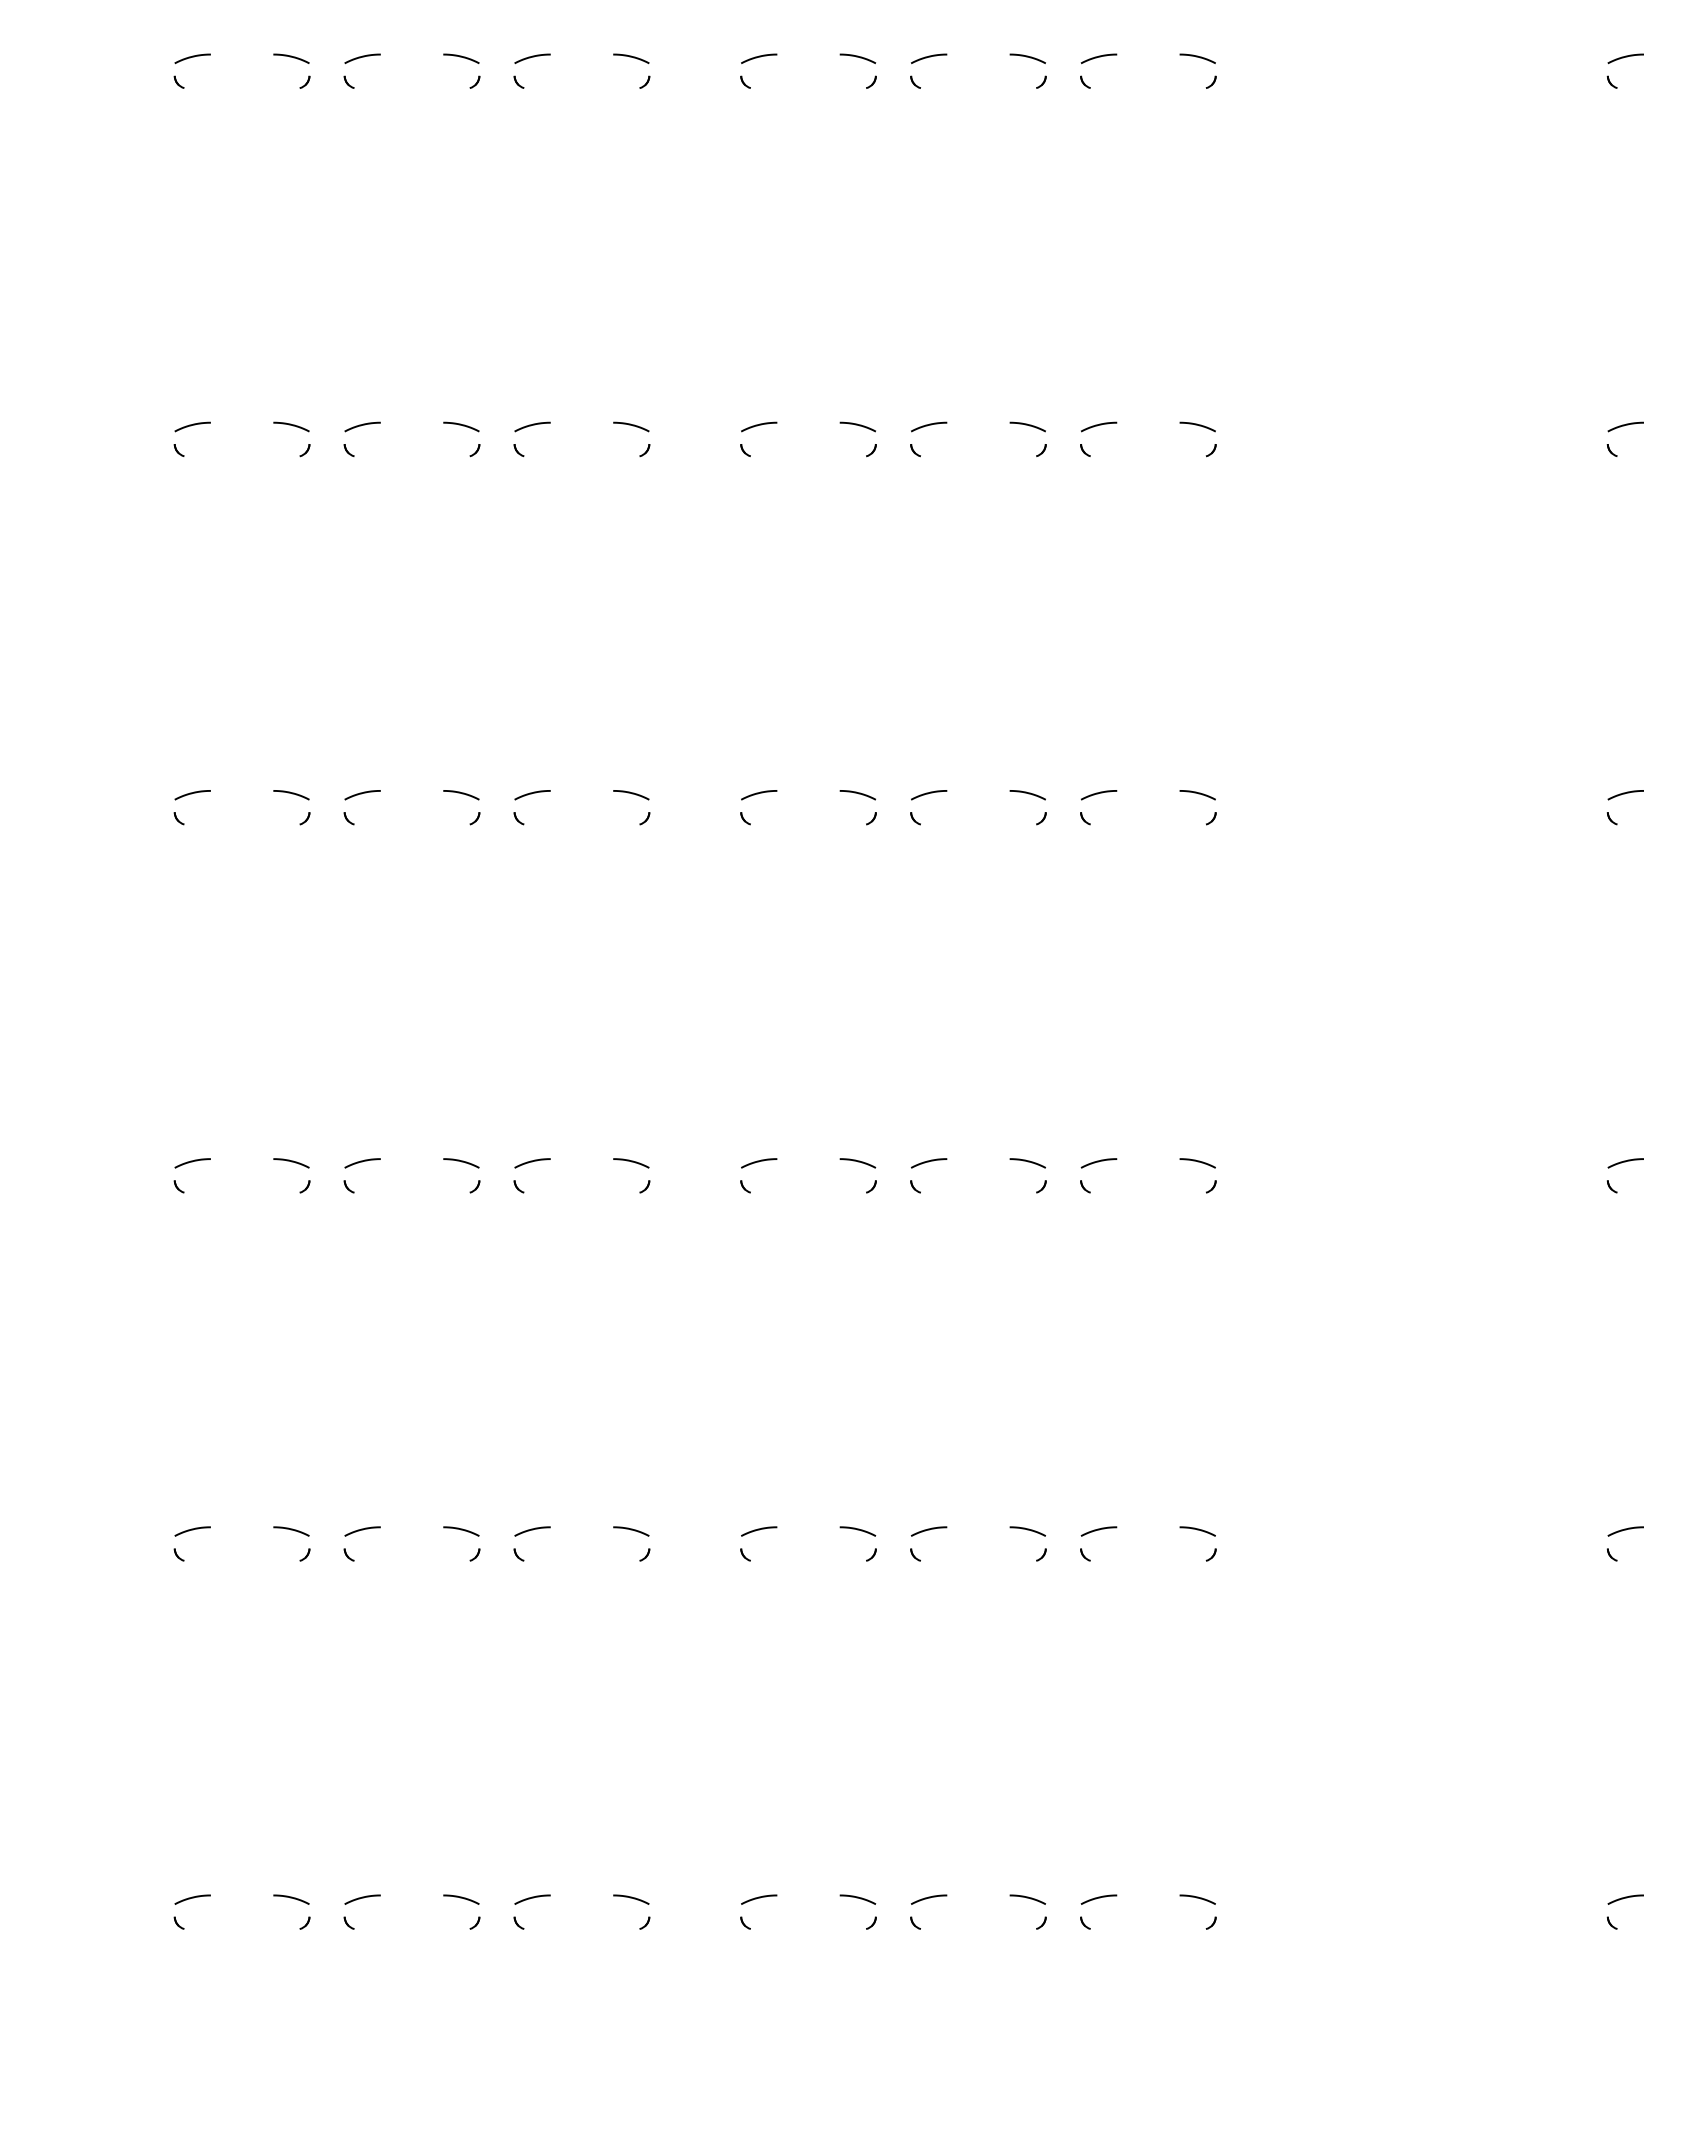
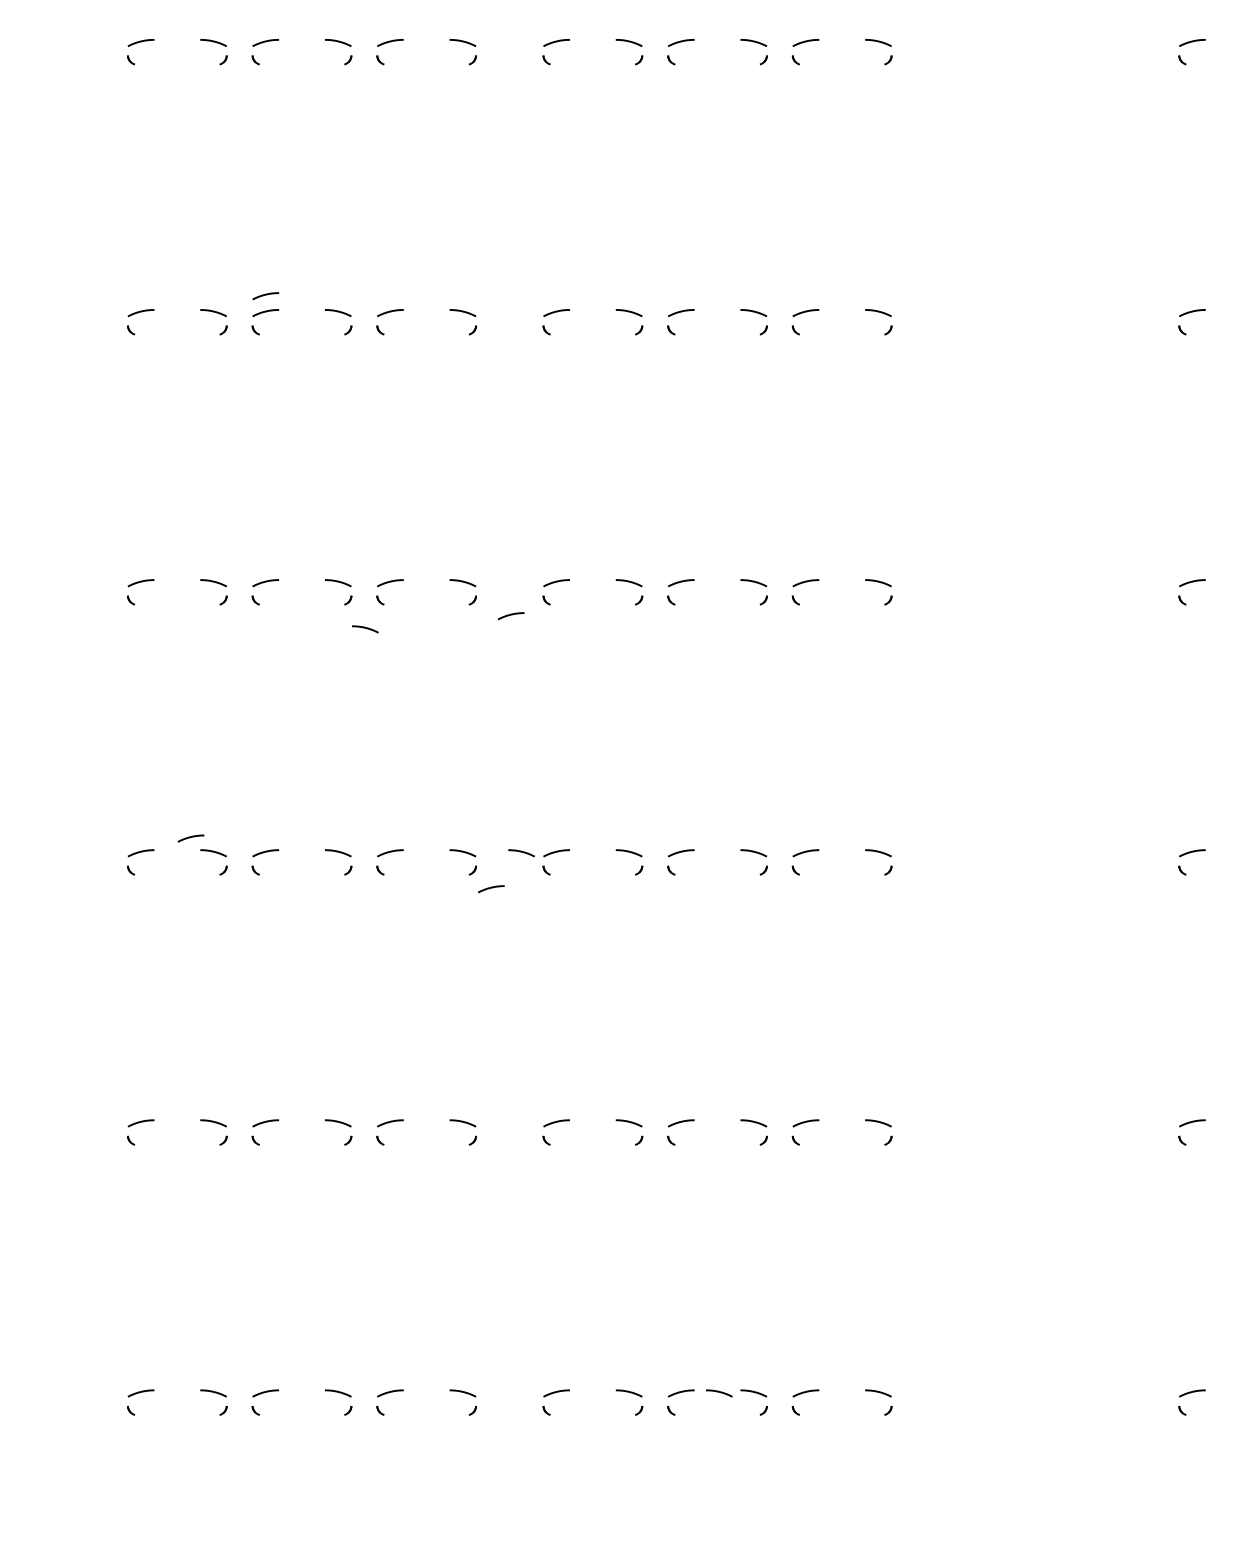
curve: (362, 402) -> (265, 295), added
curve: (696, 839) -> (510, 615), added
curve: (499, 857) -> (366, 628), added
curve: (260, 1142) -> (190, 837), added
curve: (711, 1162) -> (521, 852), added
curve: (670, 1211) -> (491, 888), added
curve: (980, 1898) -> (719, 1392), added

